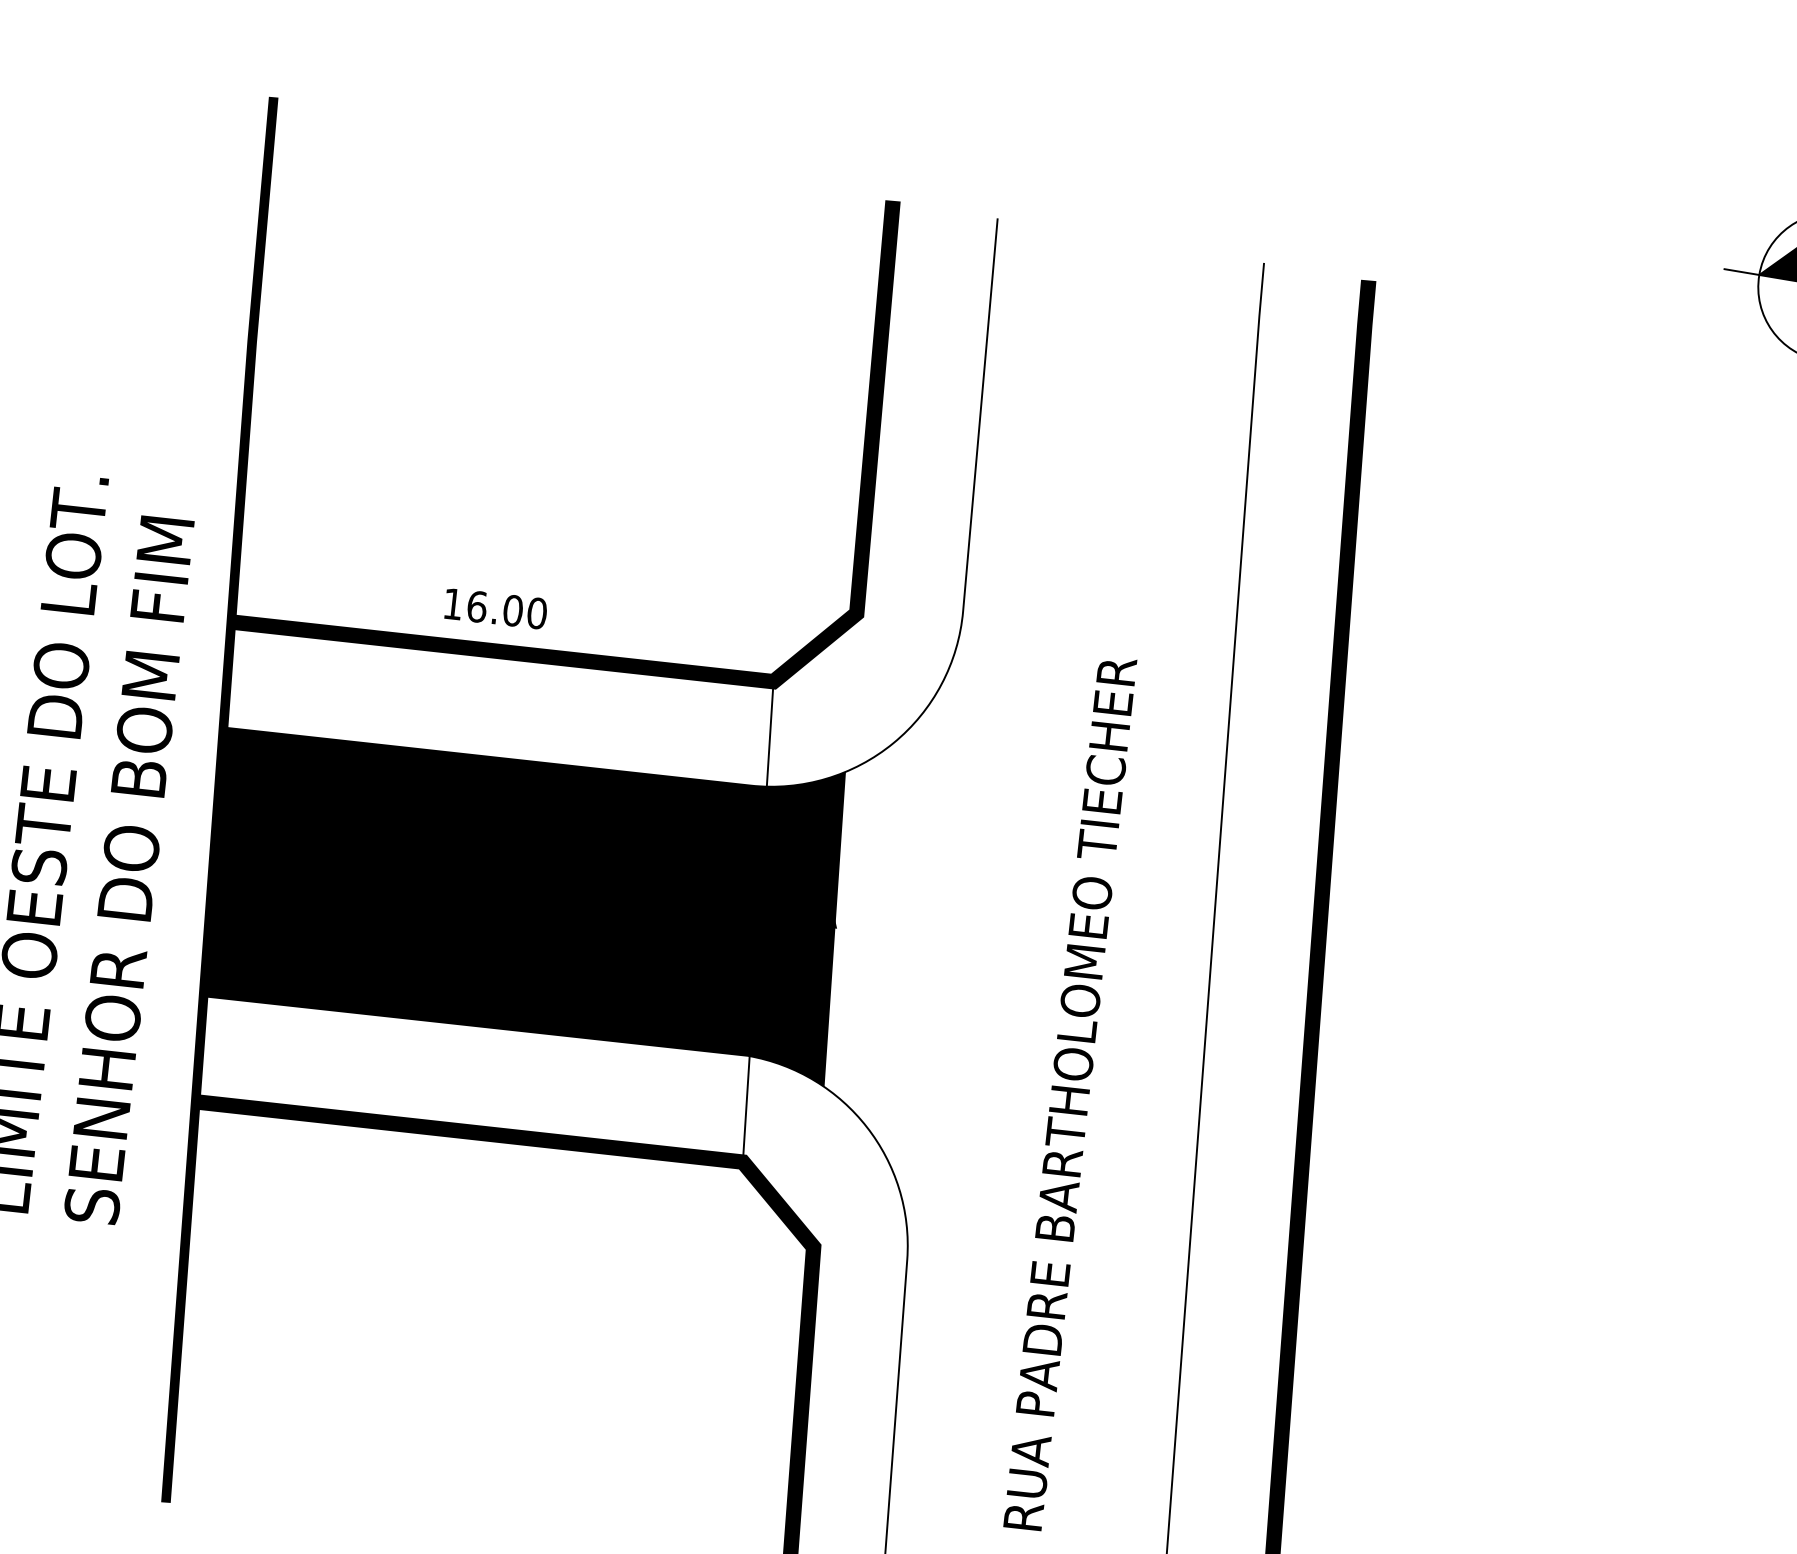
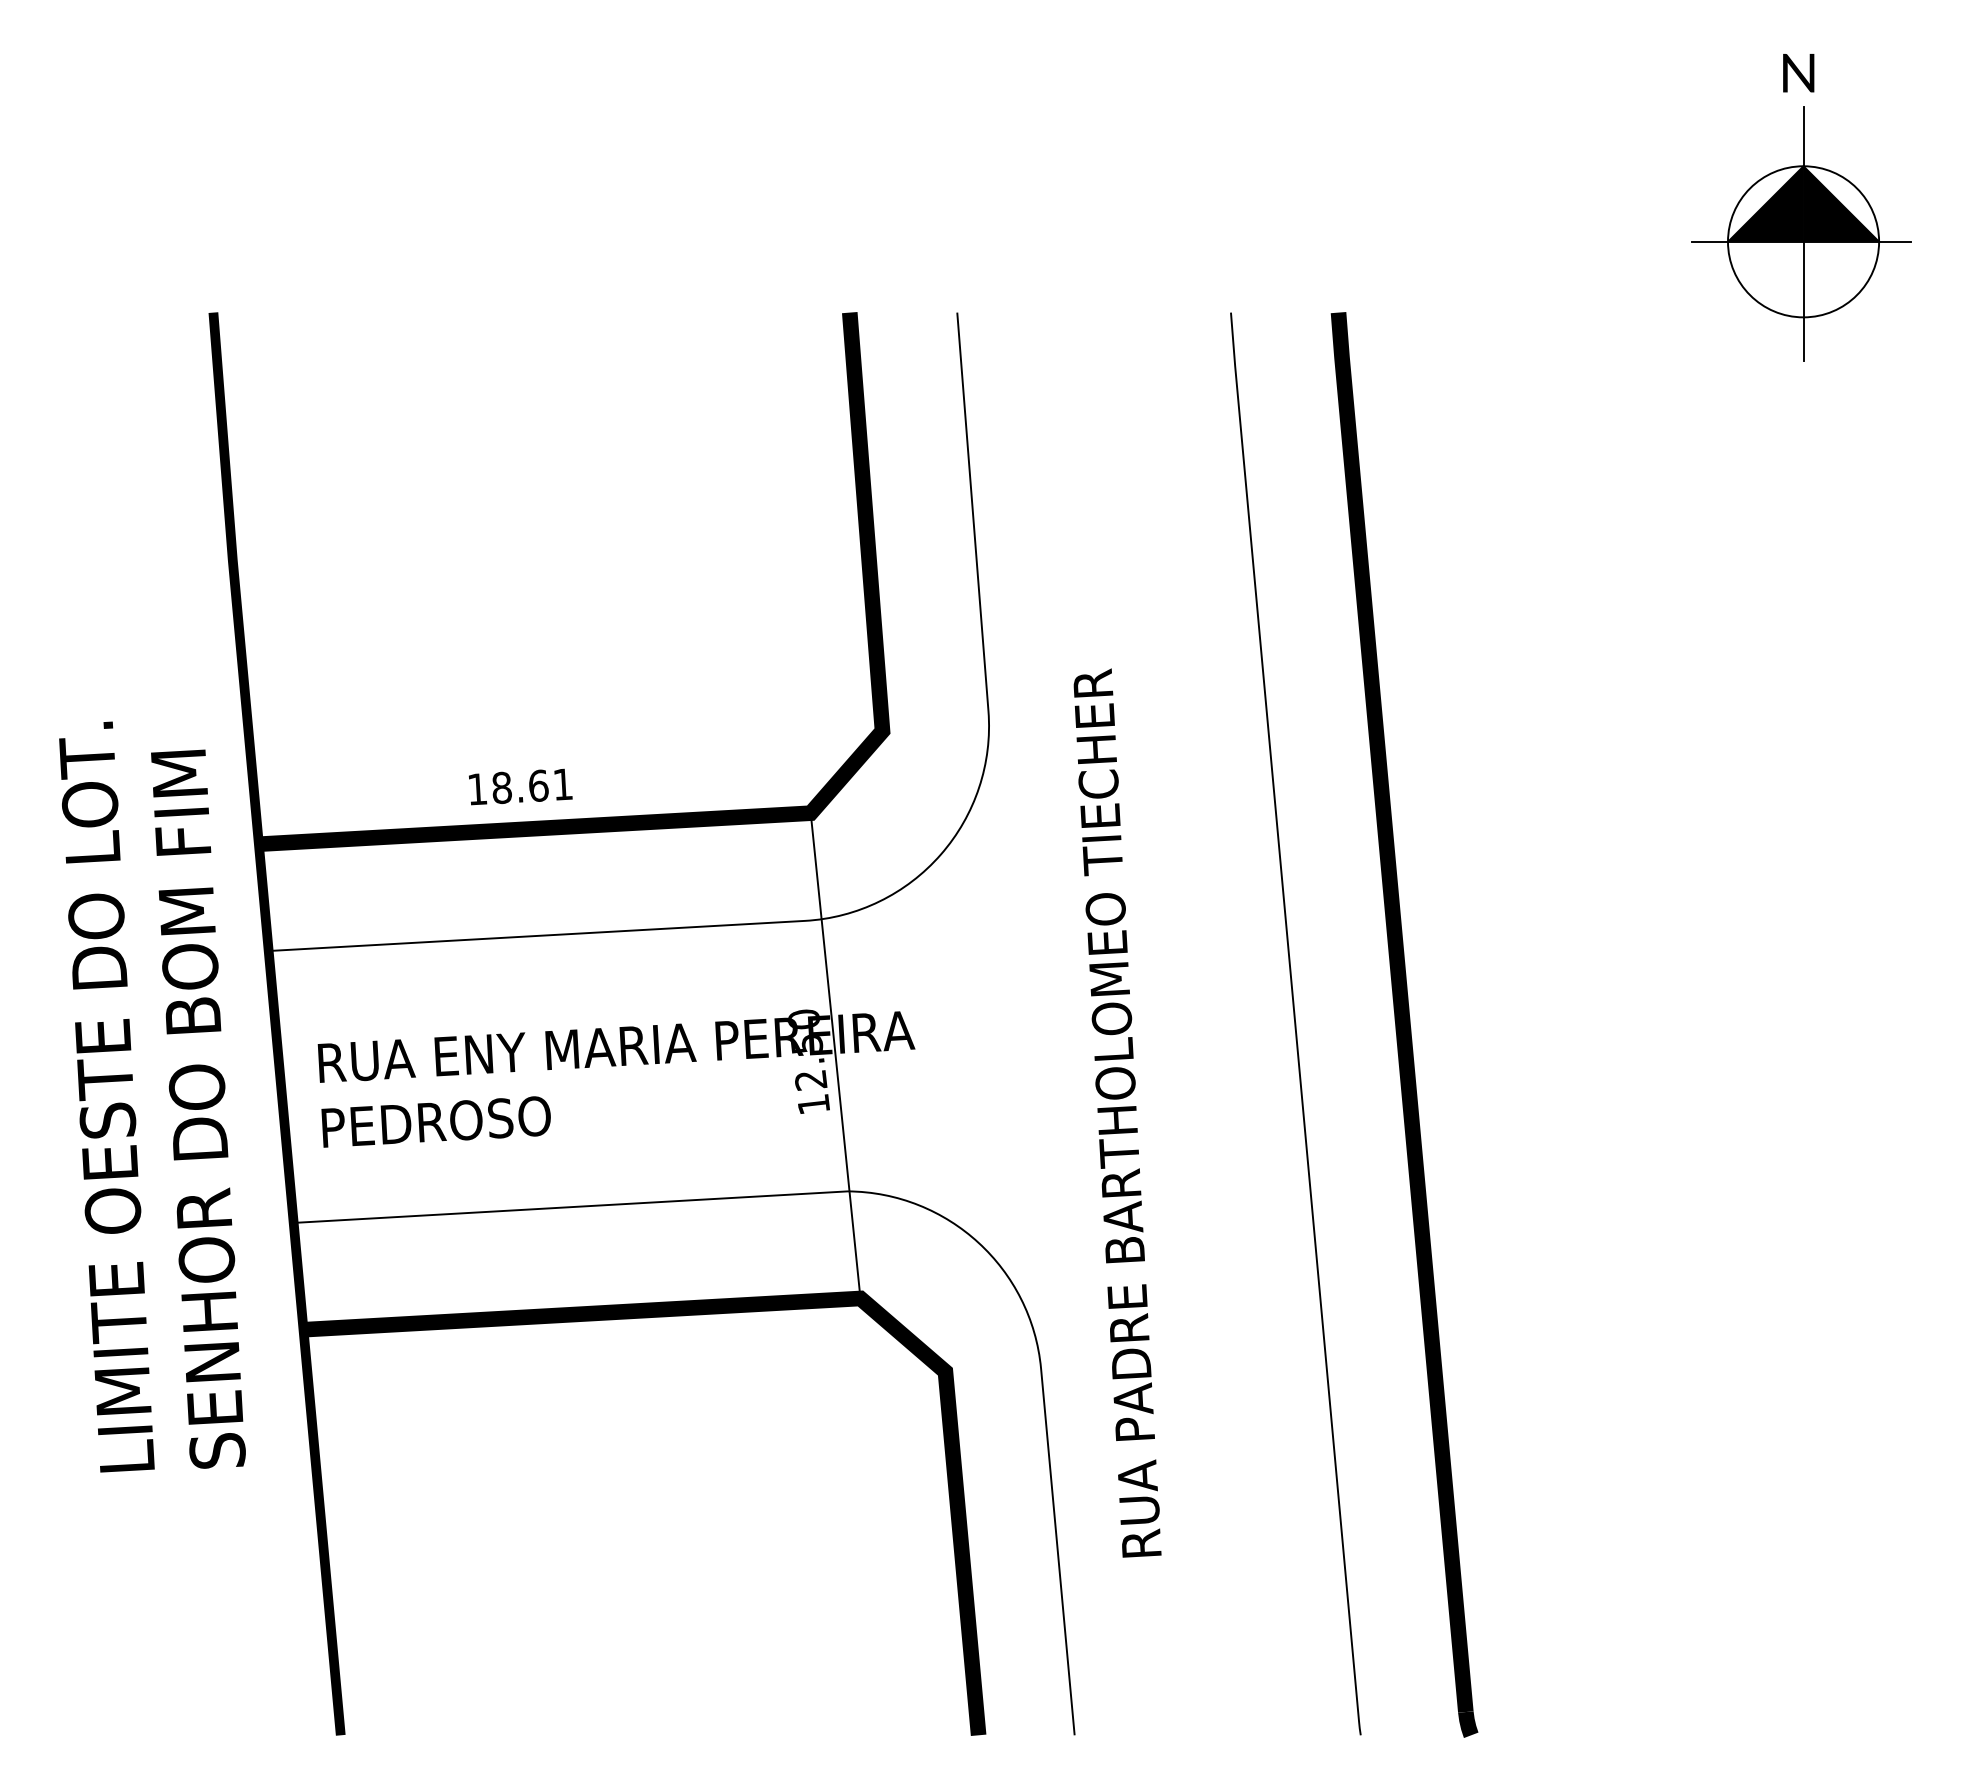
text: (507, 609) -> (532, 785), 16.00 -> 18.61
fill: (527, 883) -> (598, 1056), removed
text: (1070, 1092) -> (1117, 1112), moved

